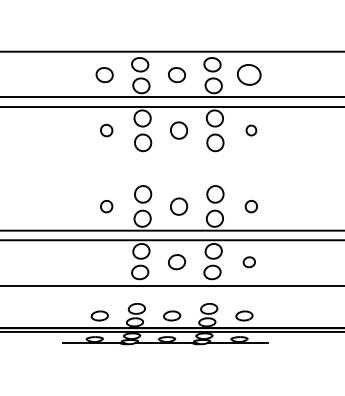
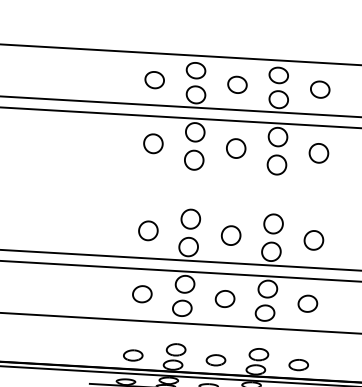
part: (249, 75) -> (320, 90), size x0.71
part: (106, 130) -> (153, 143), size x1.43
part: (251, 130) -> (319, 153), size x1.67
part: (106, 206) -> (148, 230), size x1.43
part: (251, 206) -> (314, 240), size x1.43
part: (104, 262) -> (142, 294), added
part: (249, 262) -> (308, 304), size x1.43

